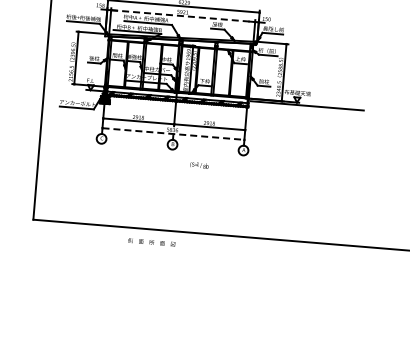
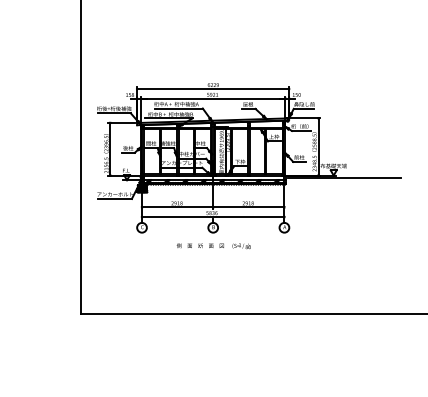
line: (183, 15) -> (213, 98), dashed -> solid
line: (173, 134) -> (213, 217), dashed -> solid
text: (150, 241) -> (199, 245), moved

